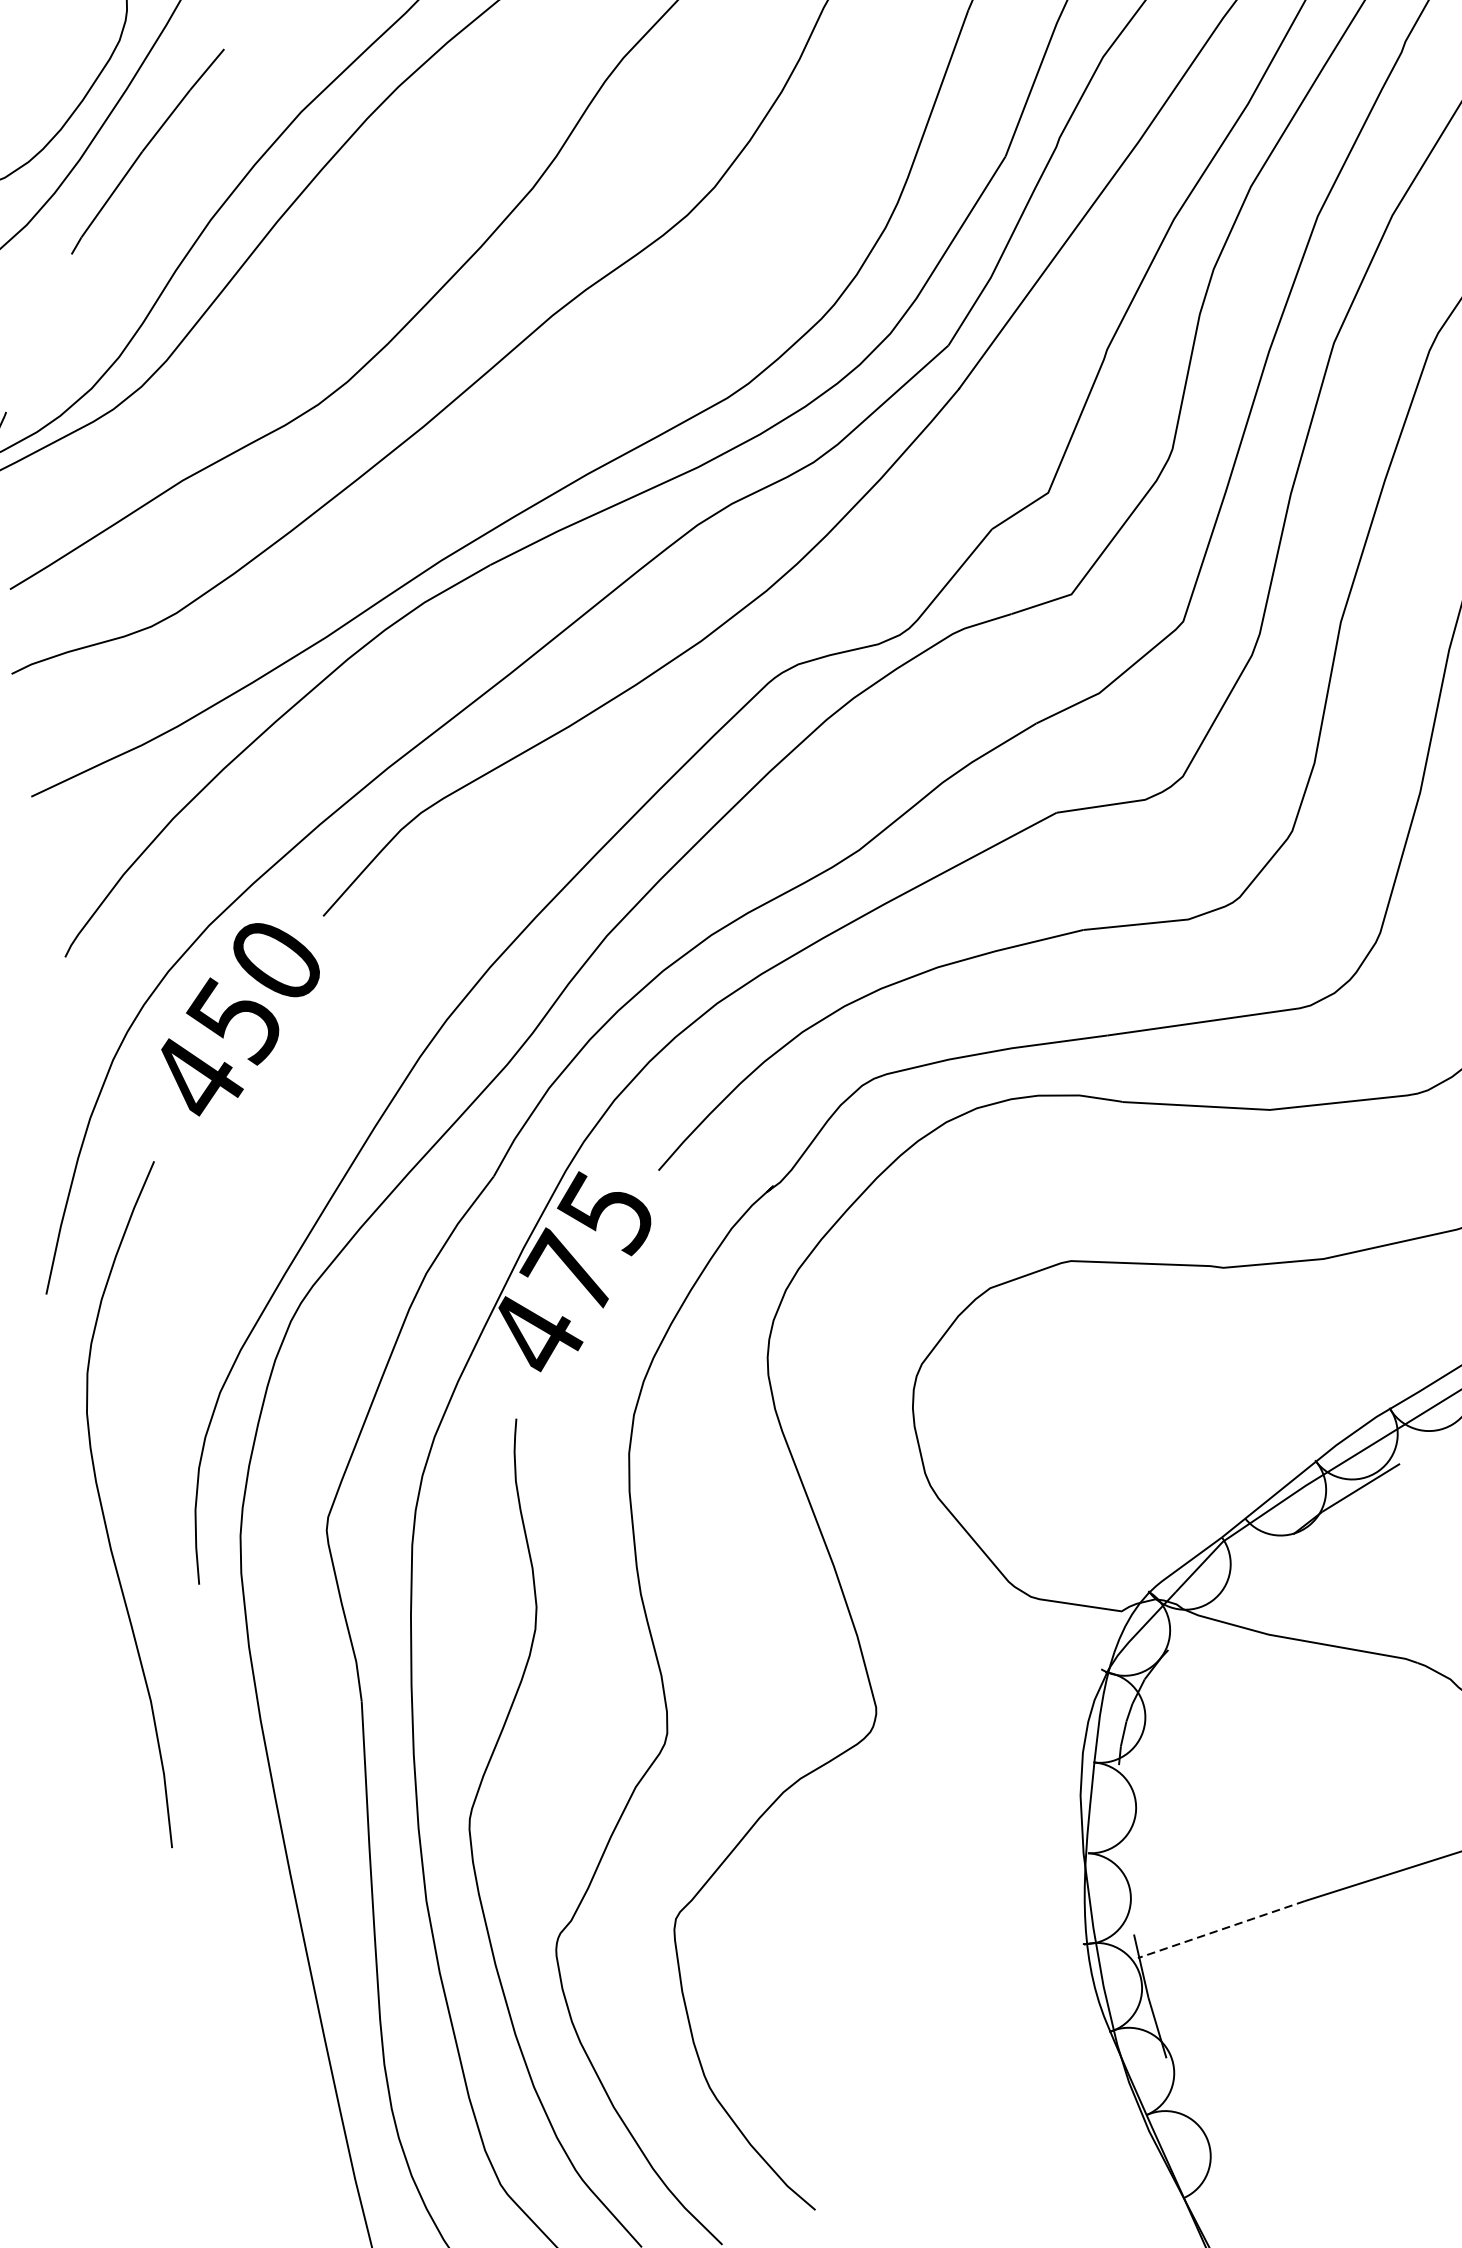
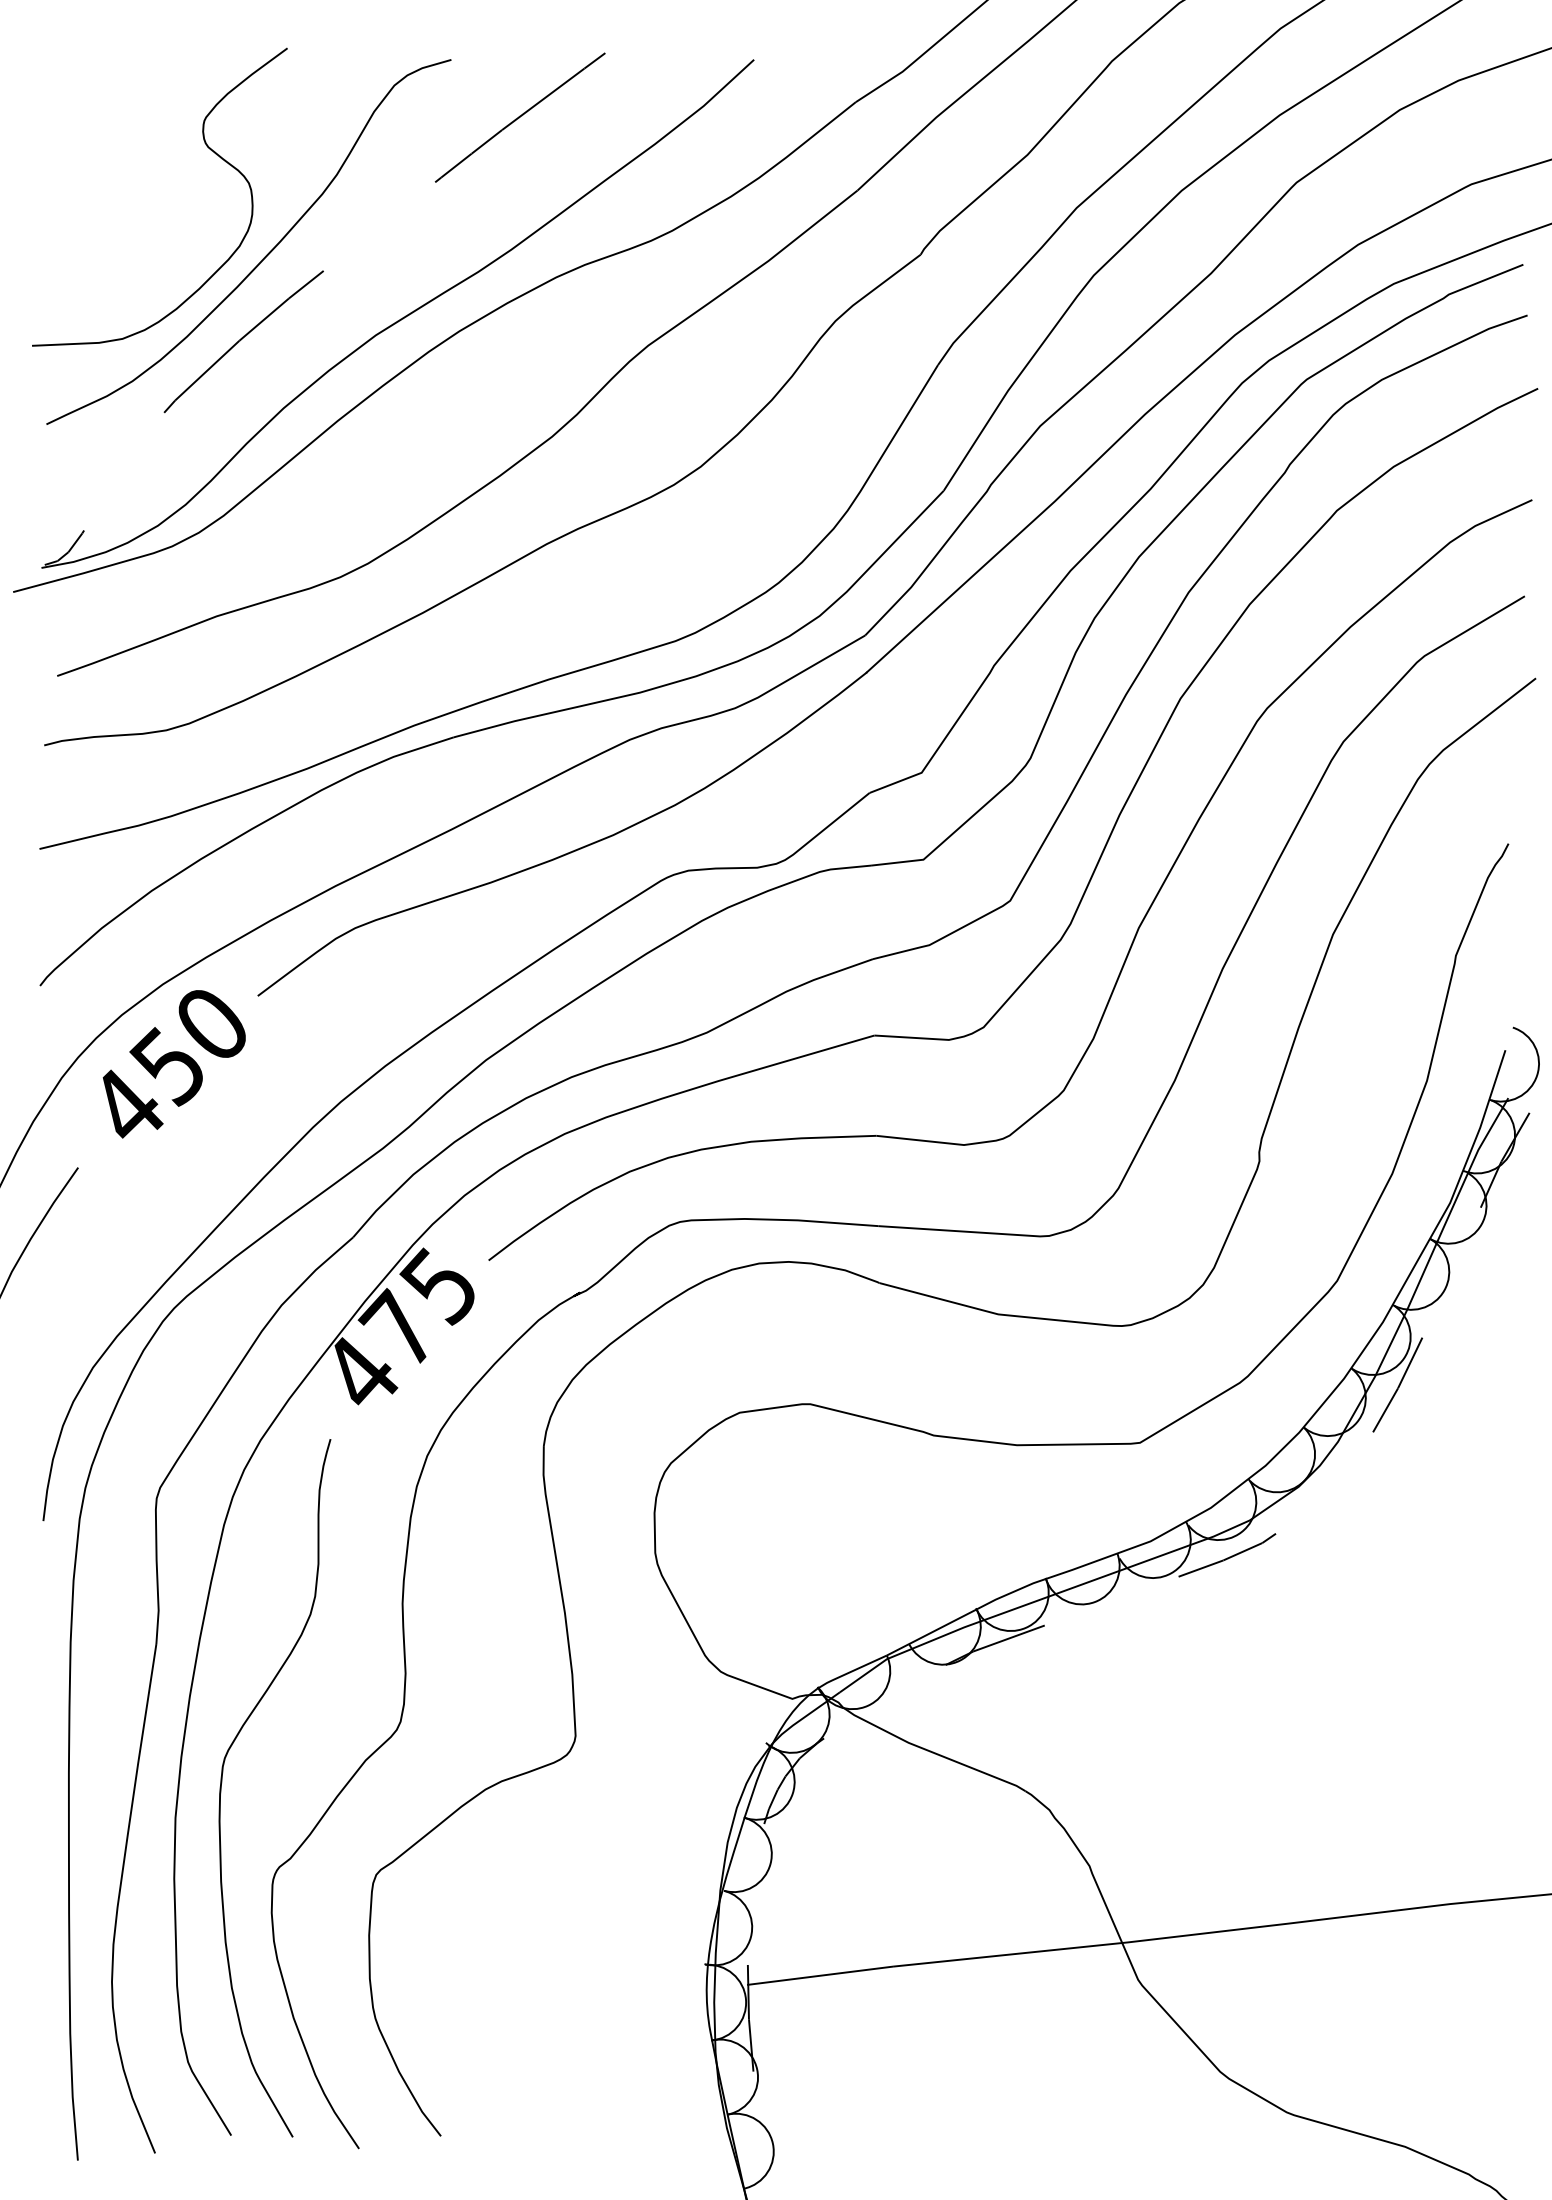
line: (1221, 1929) -> (820, 1975), dashed -> solid

